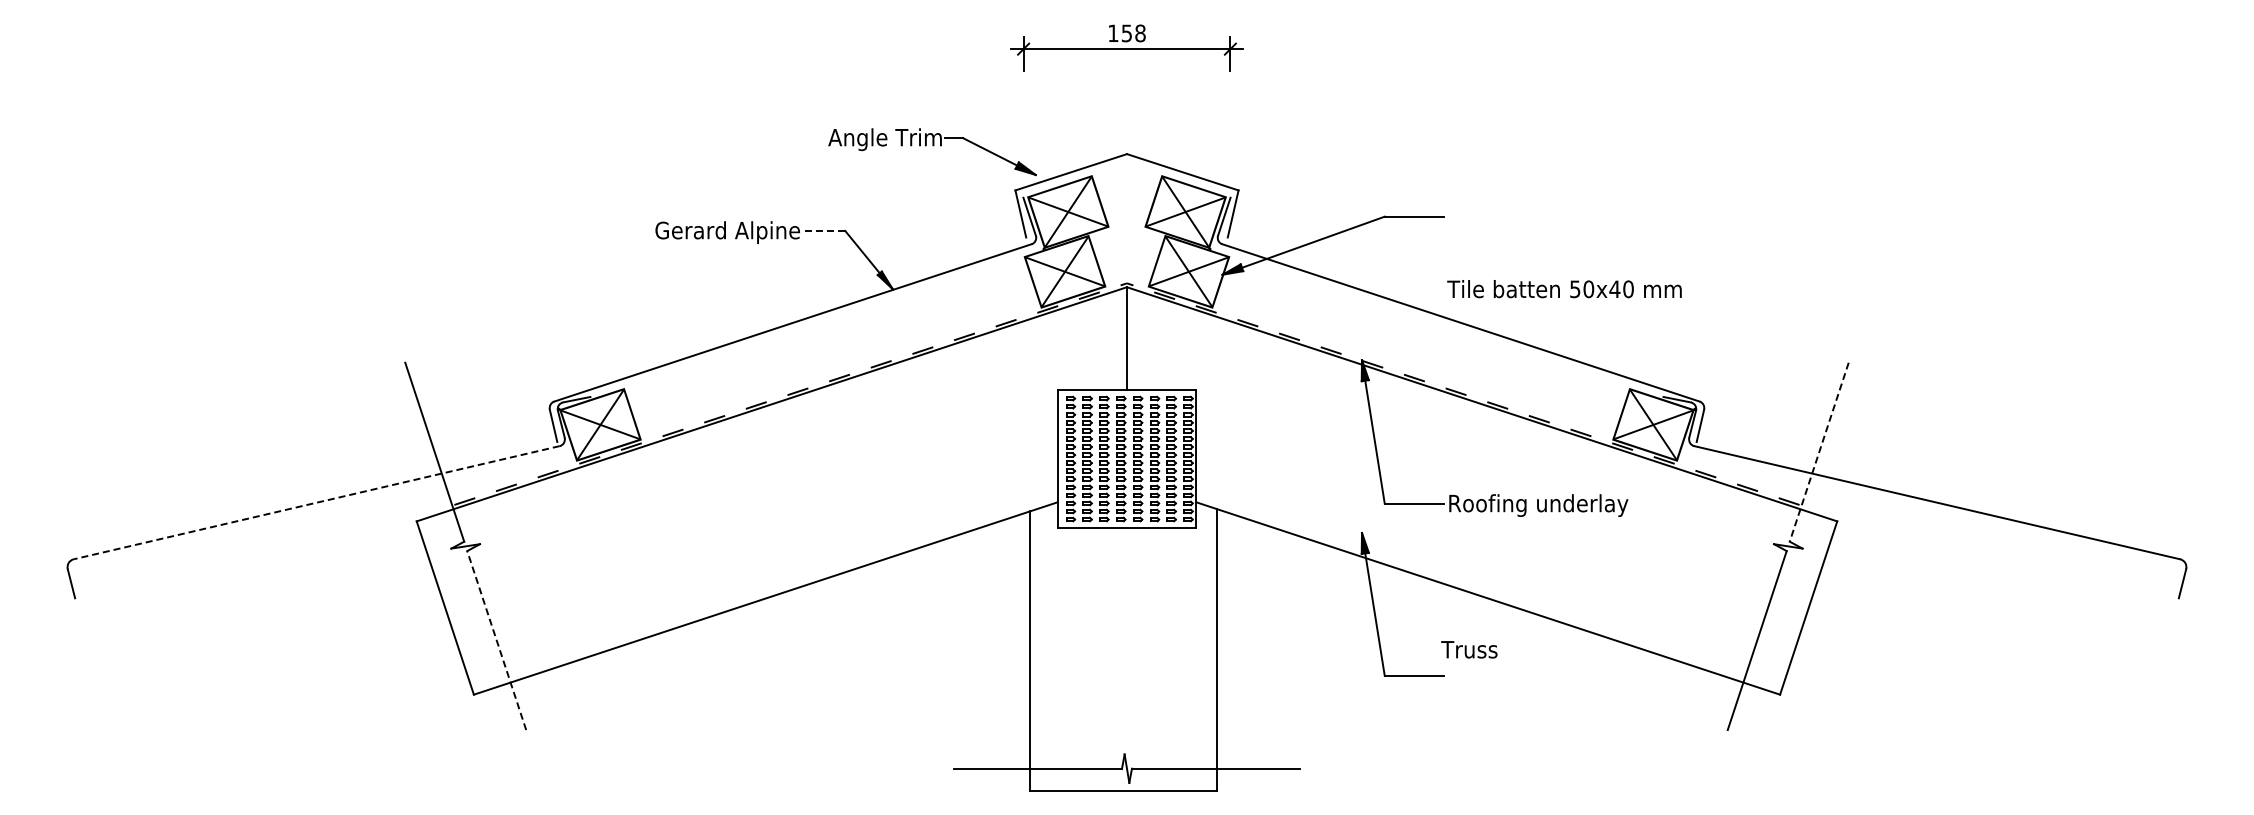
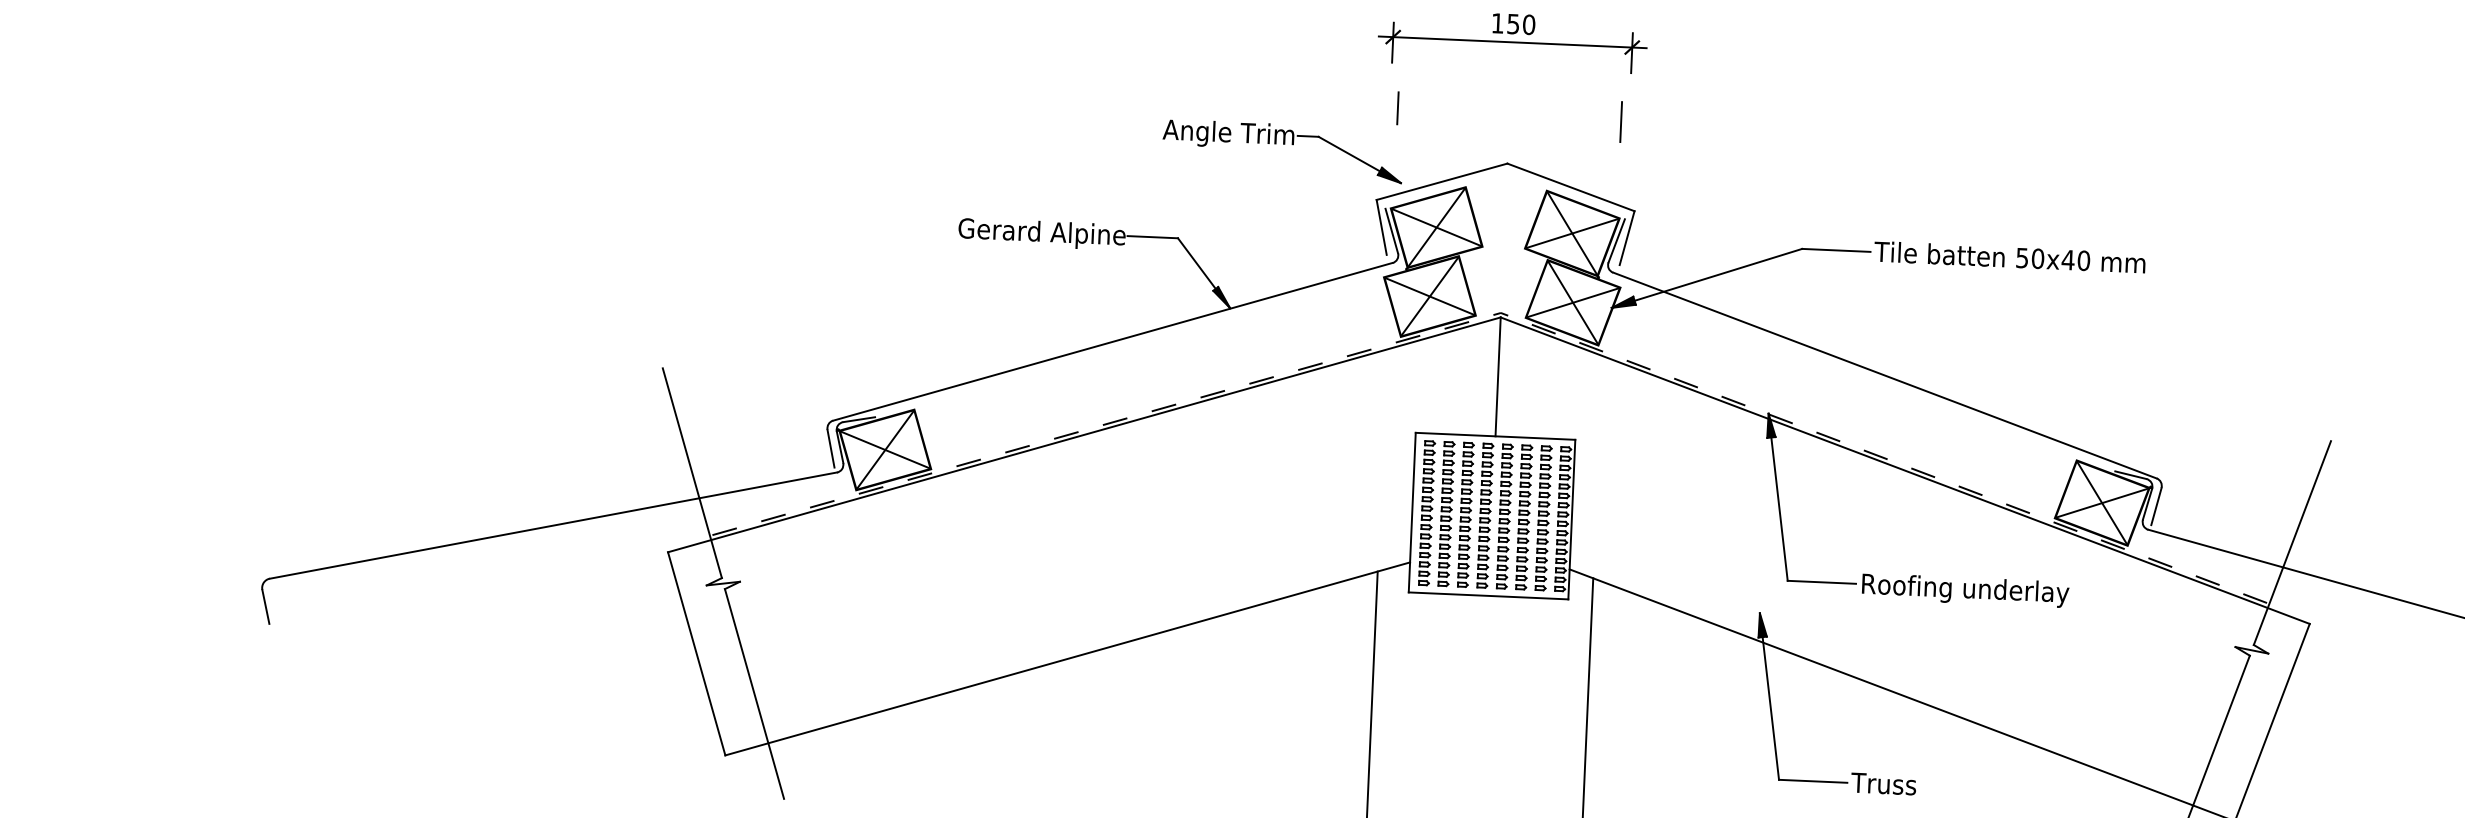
text: (1140, 32) -> (1529, 23), 158 -> 150
line: (1029, 110) -> (1396, 108), added
line: (1223, 113) -> (1621, 121), added
line: (823, 231) -> (1152, 237), dashed -> solid
text: (1564, 289) -> (2009, 257), moved
line: (1819, 452) -> (2292, 543), dashed -> solid
line: (316, 502) -> (553, 525), dashed -> solid
line: (496, 640) -> (754, 693), dashed -> solid
text: (1469, 649) -> (1883, 783), moved

